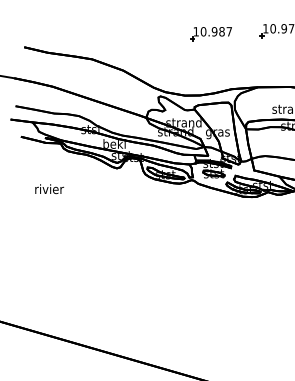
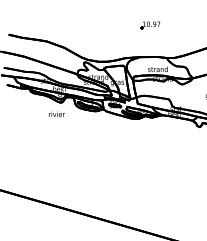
part: (210, 34) -> (113, 27), removed
text: (48, 189) -> (56, 114), moved

